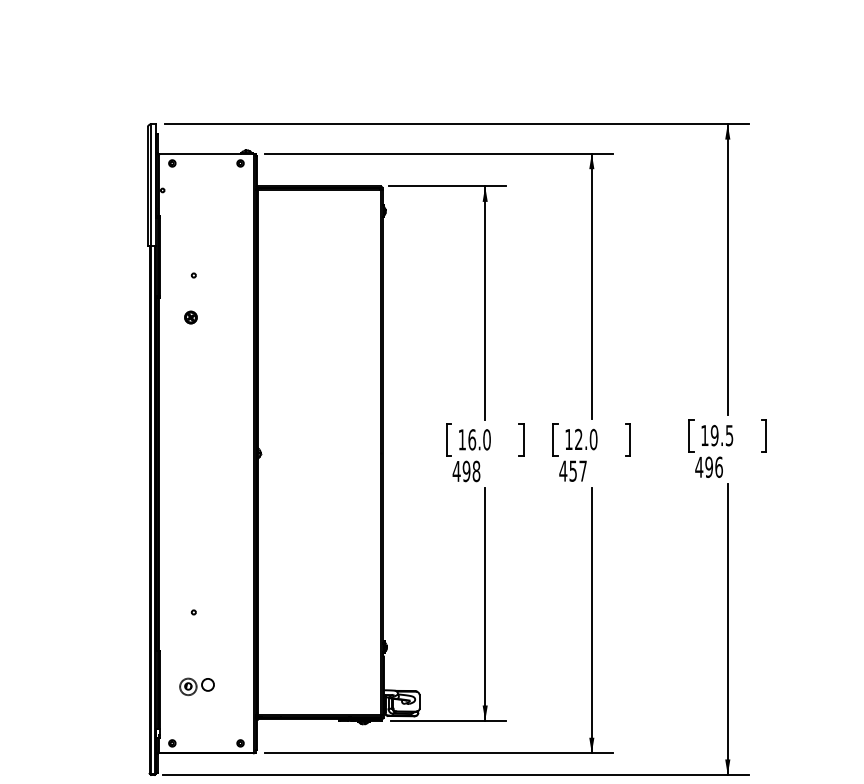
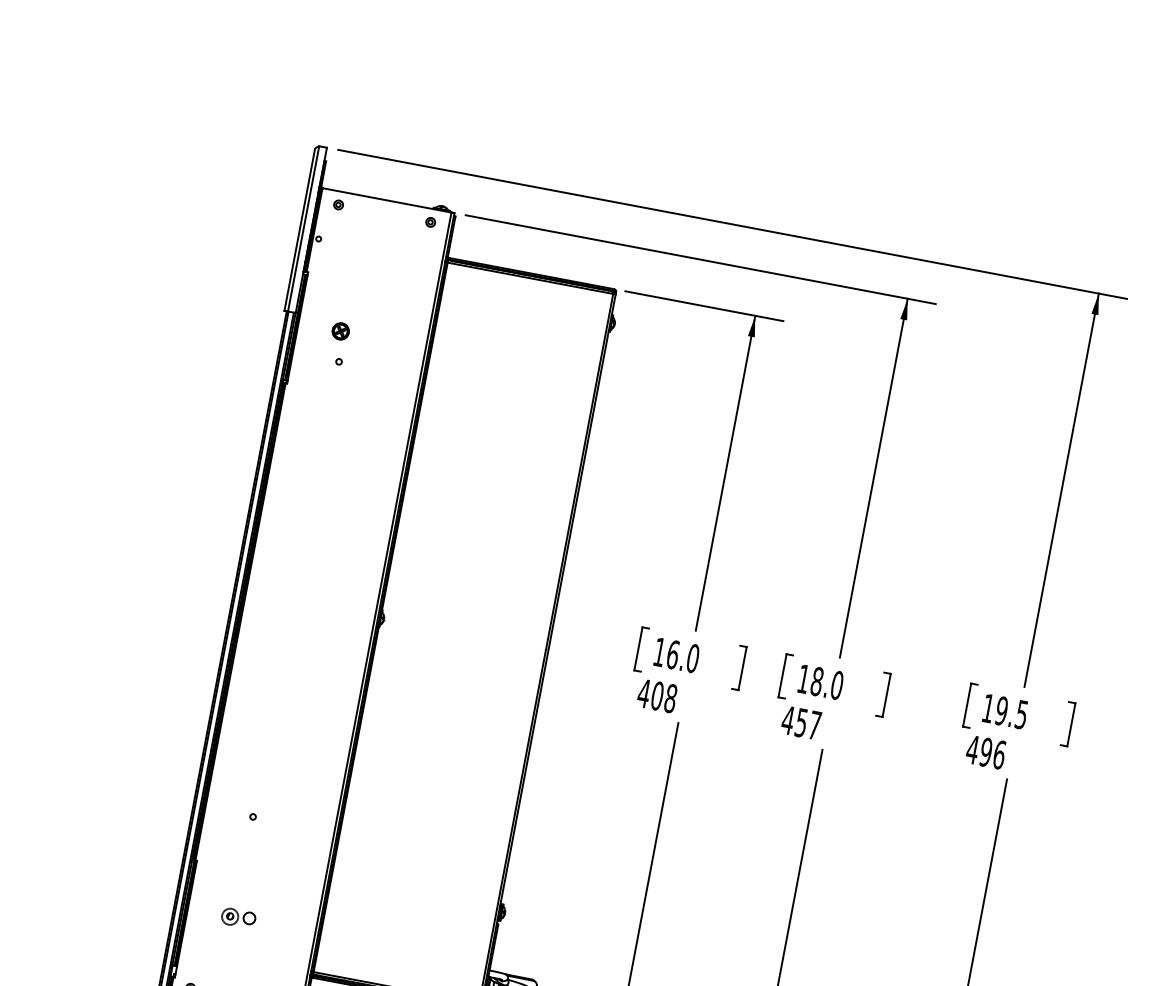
part: (190, 317) -> (340, 331), moved
text: (578, 439) -> (816, 681), 12.0 -> 18.0
text: (466, 471) -> (657, 696), 498 -> 408
part: (197, 686) -> (239, 917), size x0.71

